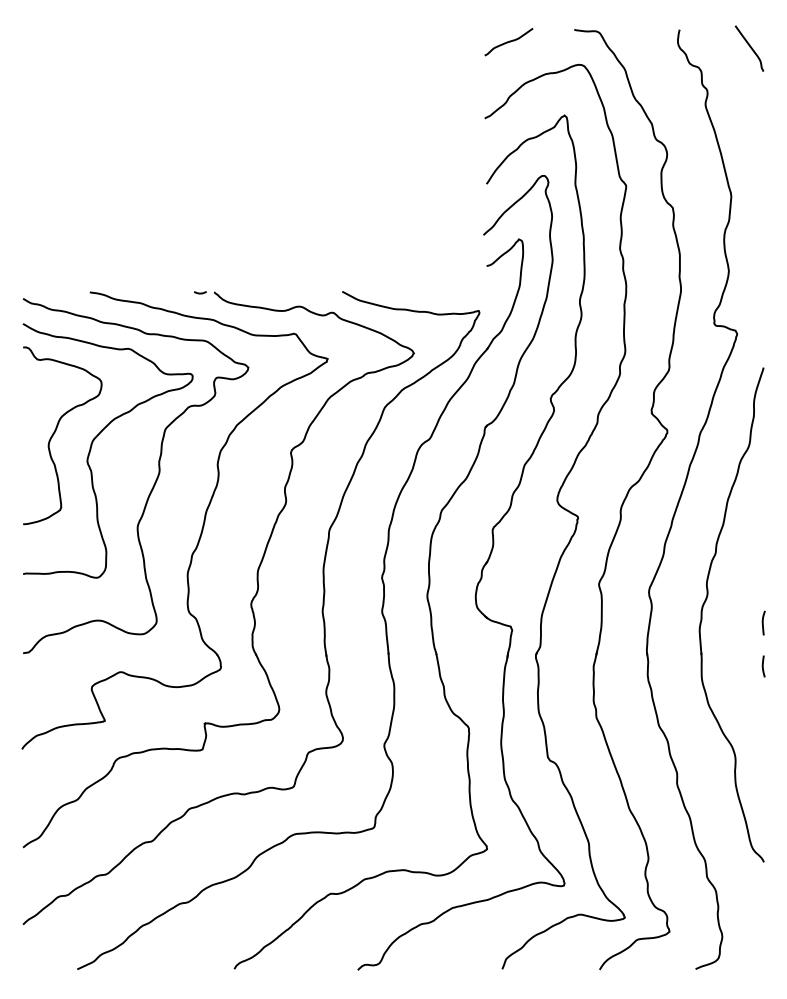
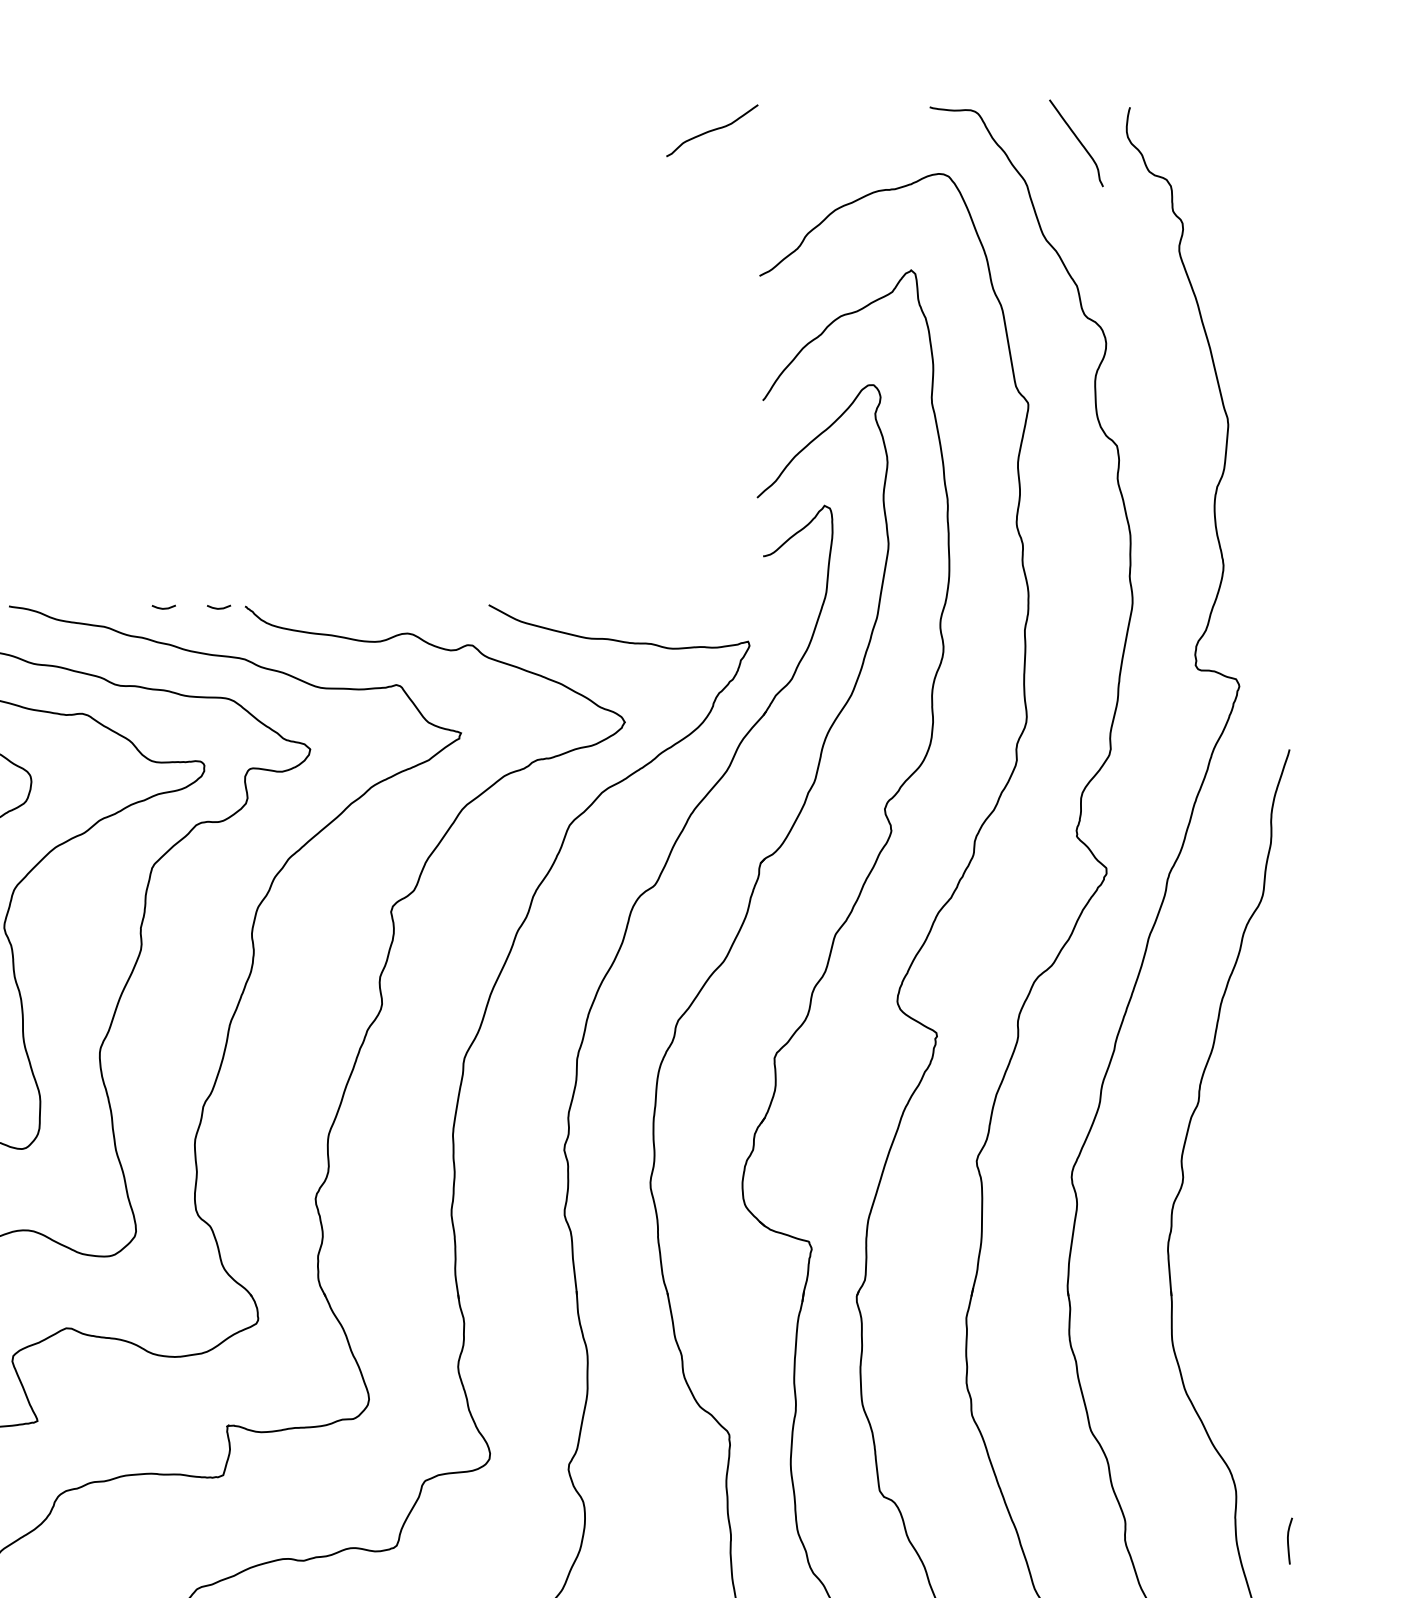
curve: (508, 42) -> (711, 131), moved
curve: (749, 47) -> (1076, 141), moved
curve: (171, 292) -> (164, 606), added
curve: (763, 622) -> (1289, 1539), moved
curve: (763, 666) -> (1289, 1317), removed

